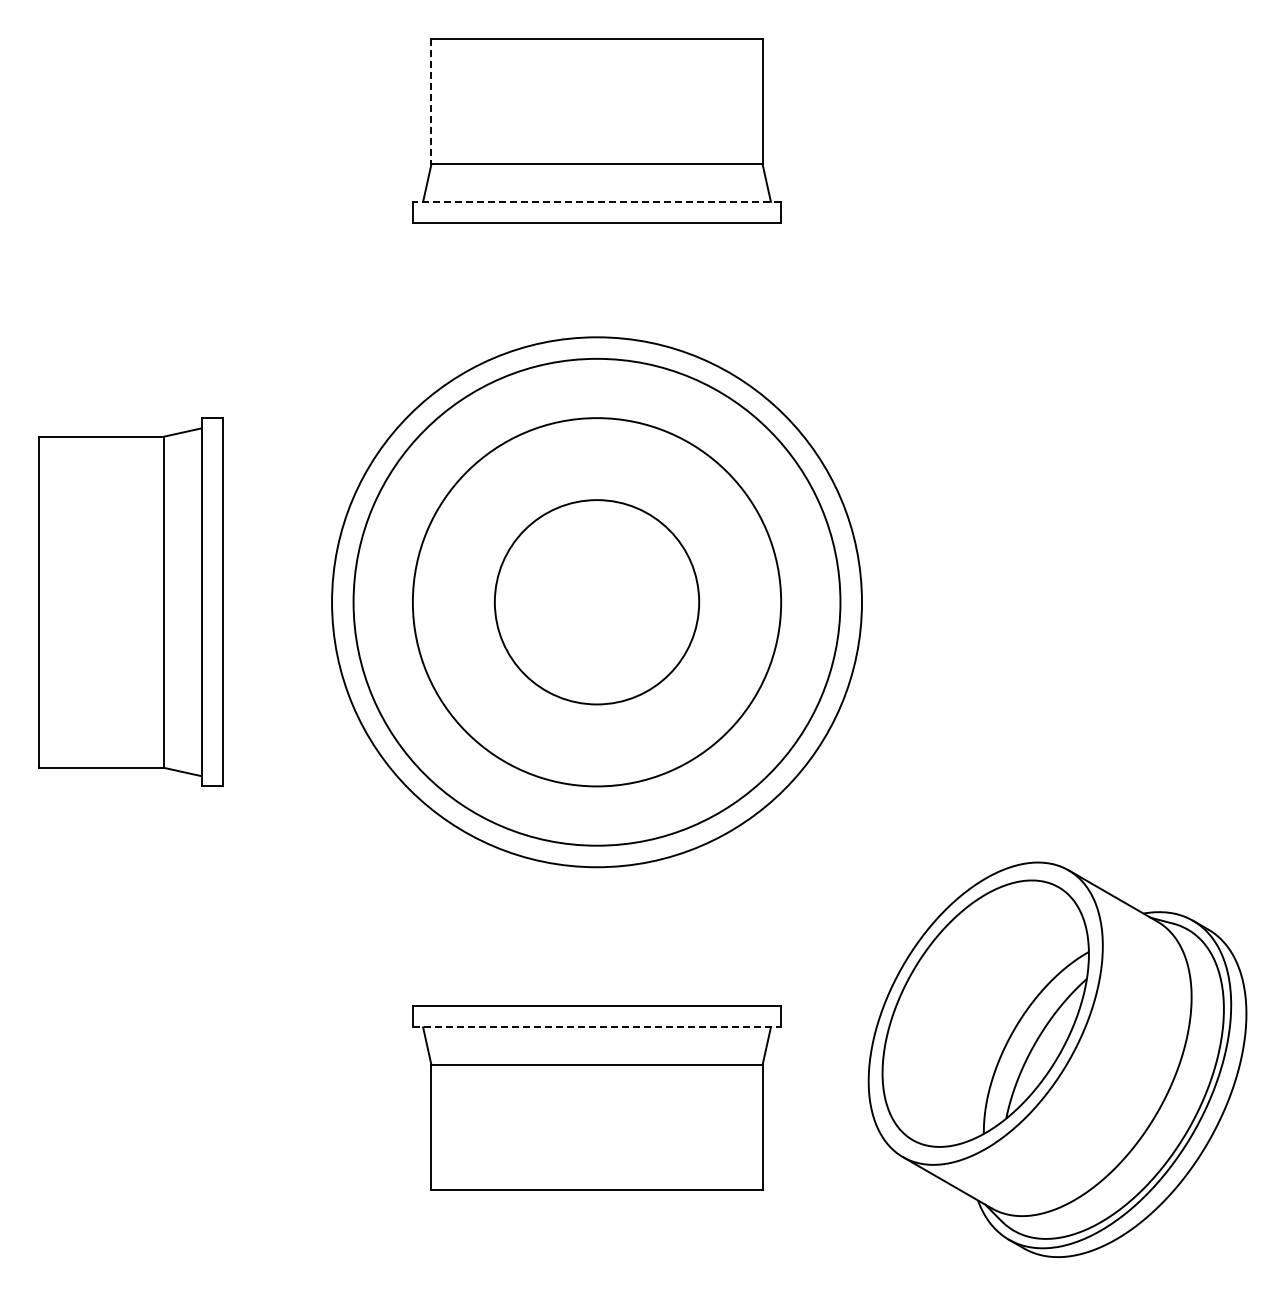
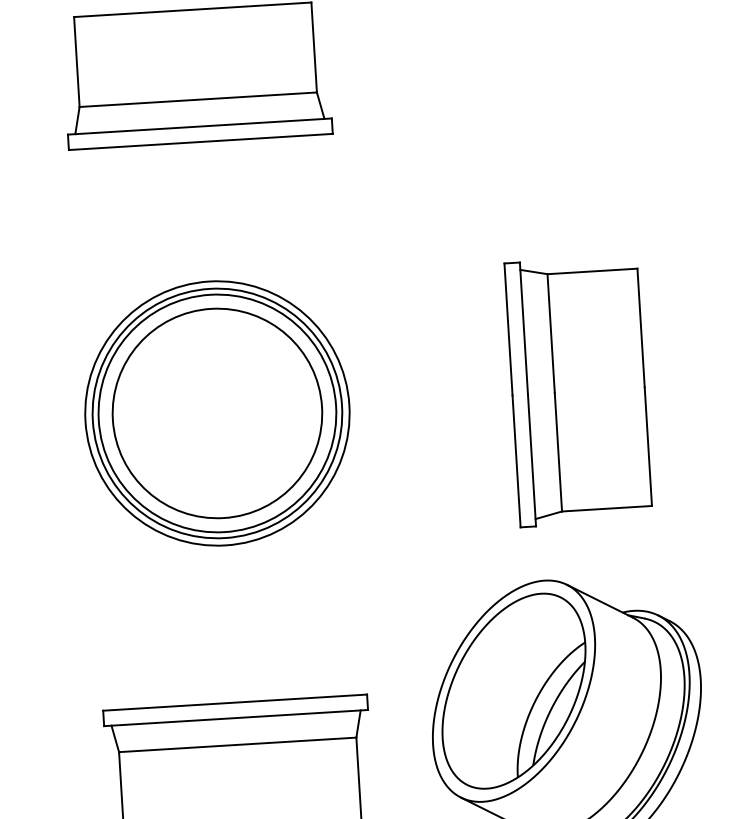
line: (431, 101) -> (76, 61), dashed -> solid
line: (596, 201) -> (199, 126), dashed -> solid
circle: (596, 601) -> (217, 412), size x0.62
part: (1100, 601) -> (578, 390), added
circle: (596, 602) -> (217, 413), size x0.71
circle: (596, 602) -> (217, 413), size x1.43
line: (597, 1027) -> (236, 718), dashed -> solid

